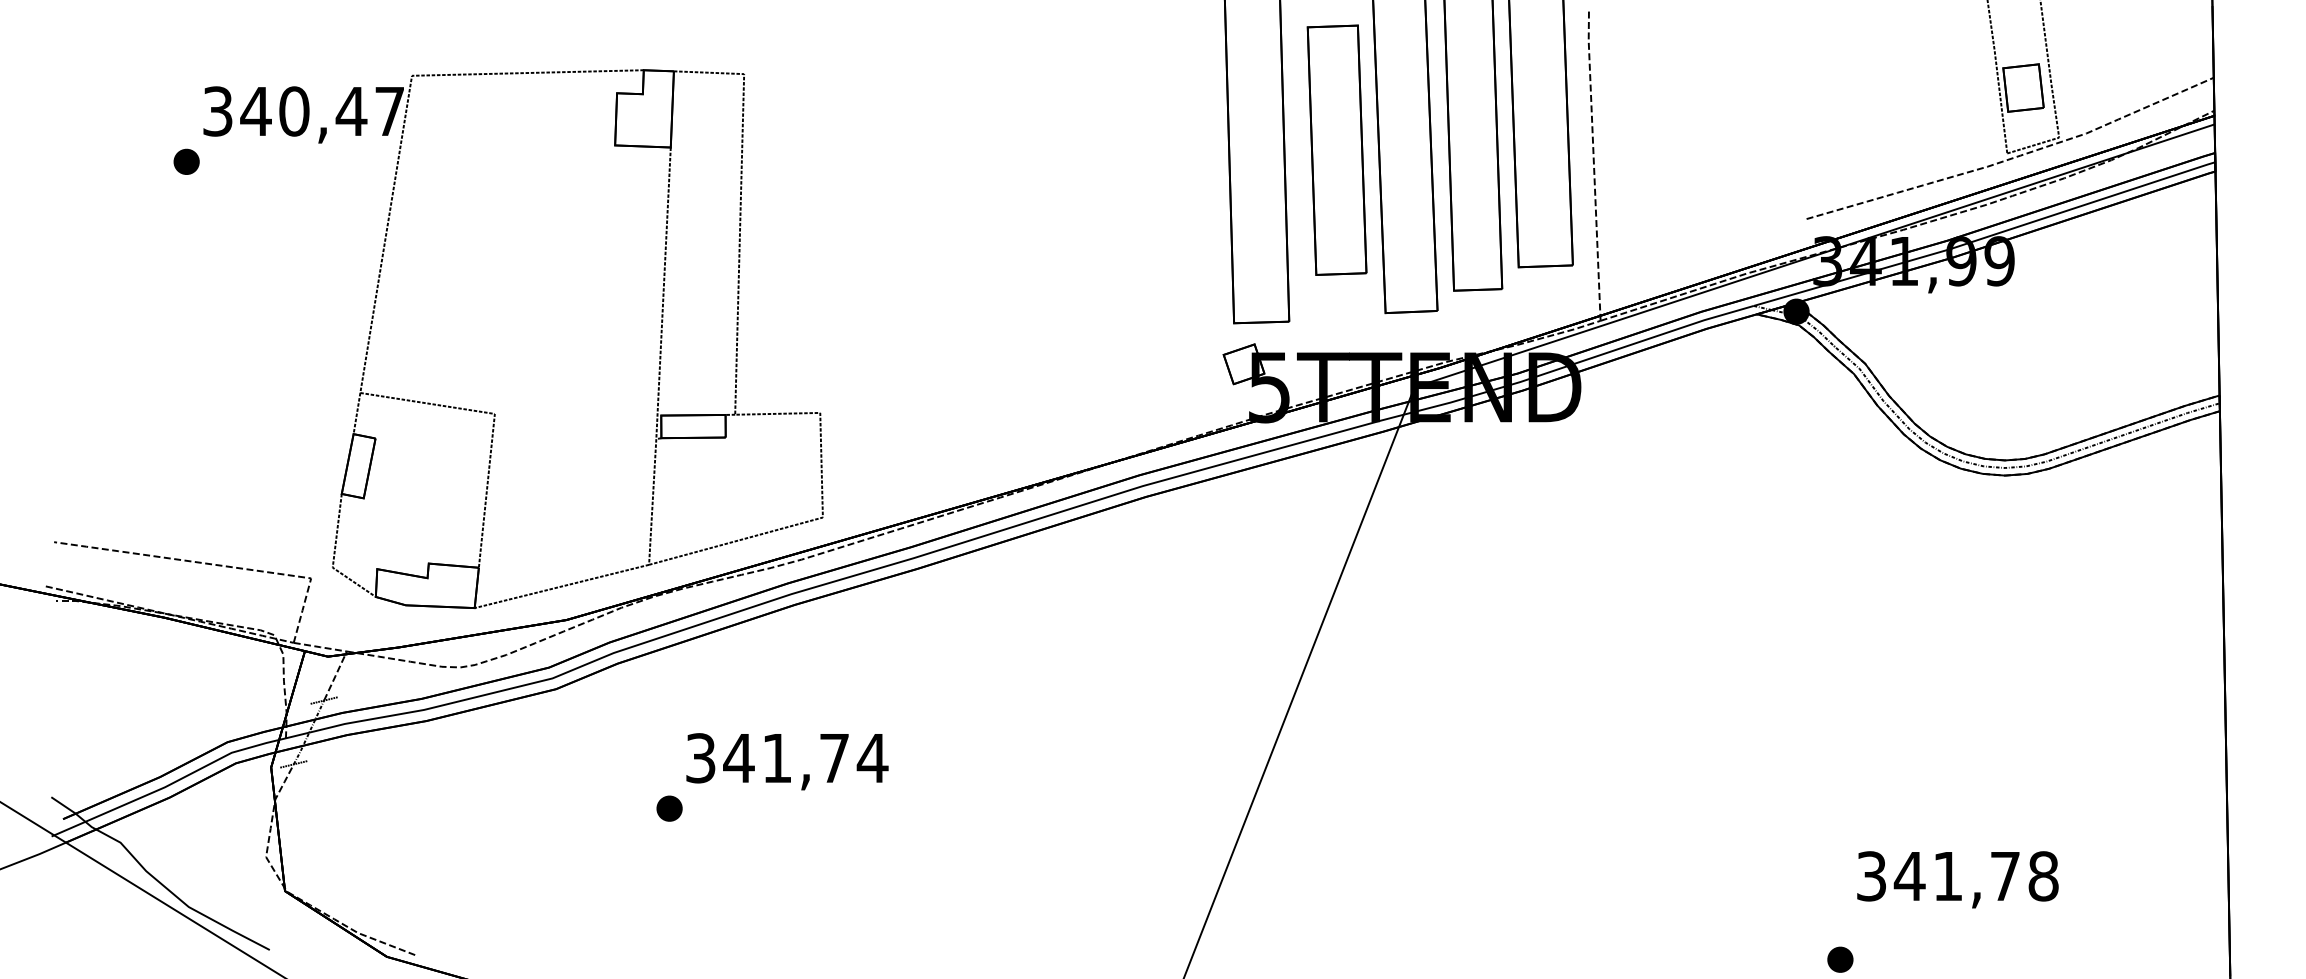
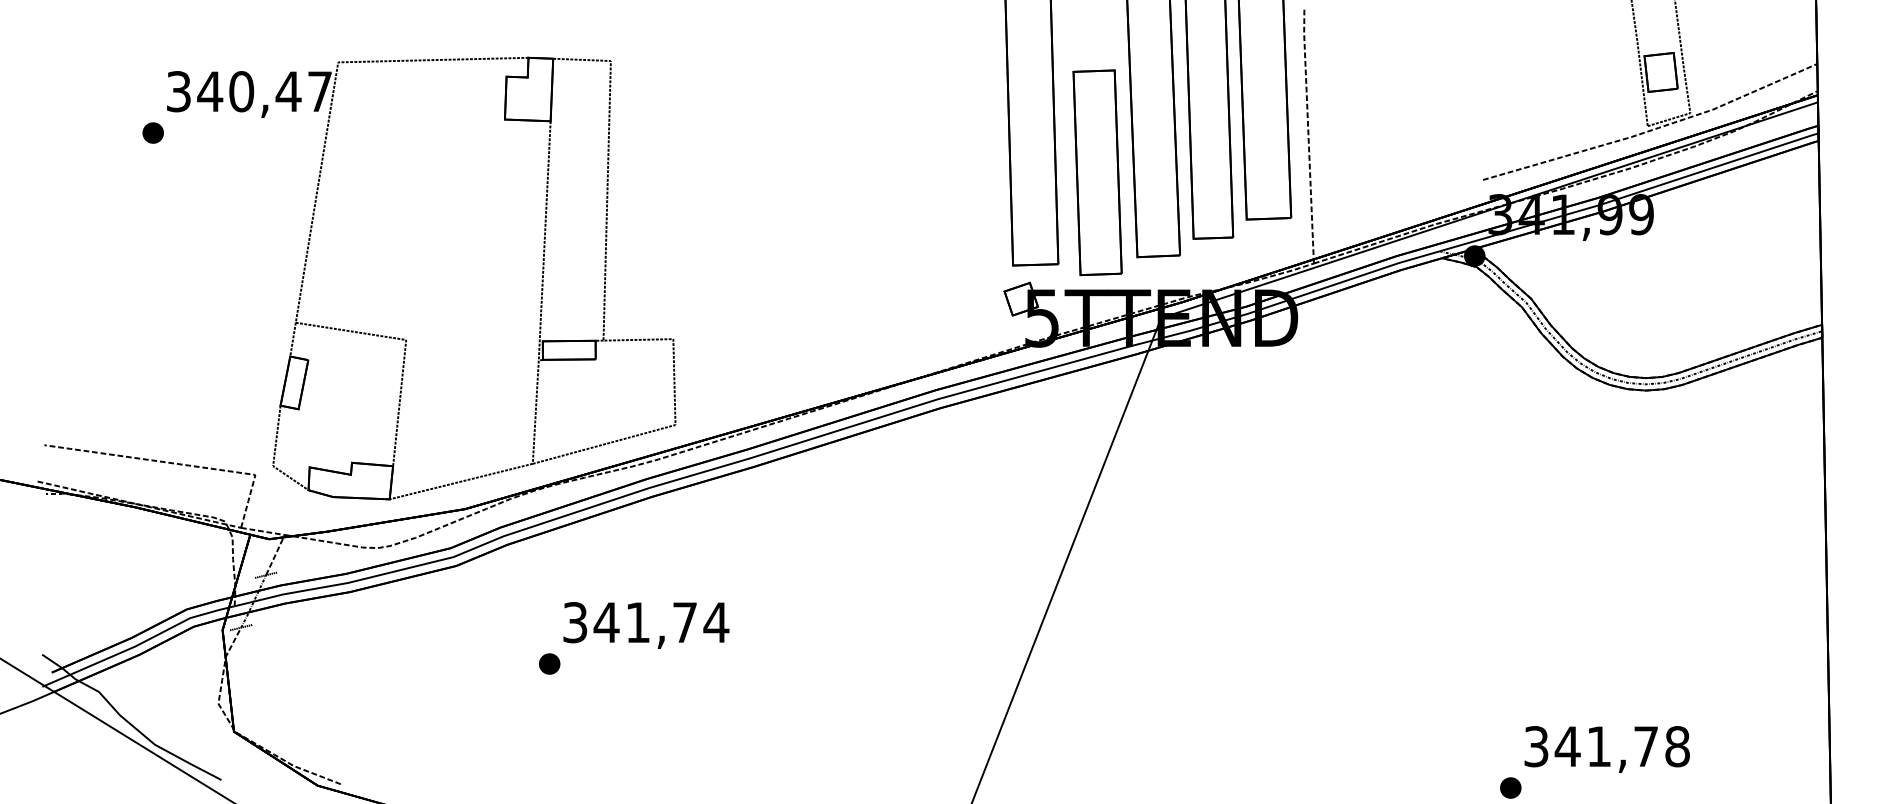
part: (1336, 149) -> (1097, 172), moved
text: (1957, 879) -> (1606, 749), moved

